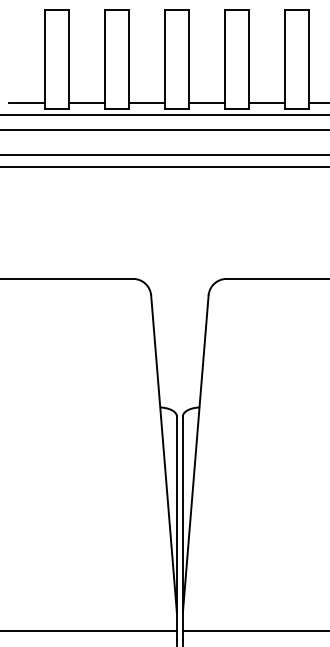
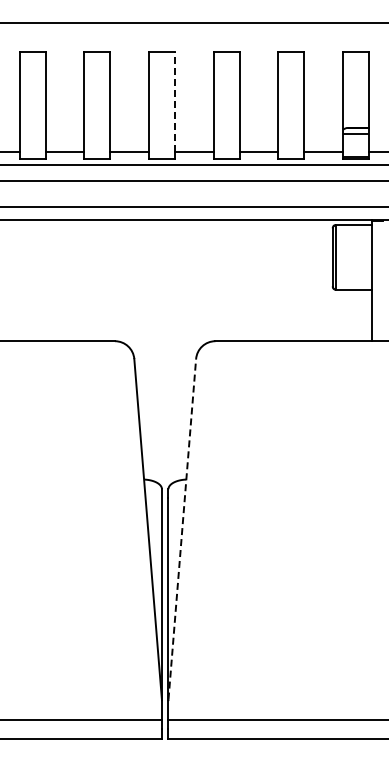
line: (188, 56) -> (174, 101), solid -> dashed
line: (195, 453) -> (182, 529), solid -> dashed

